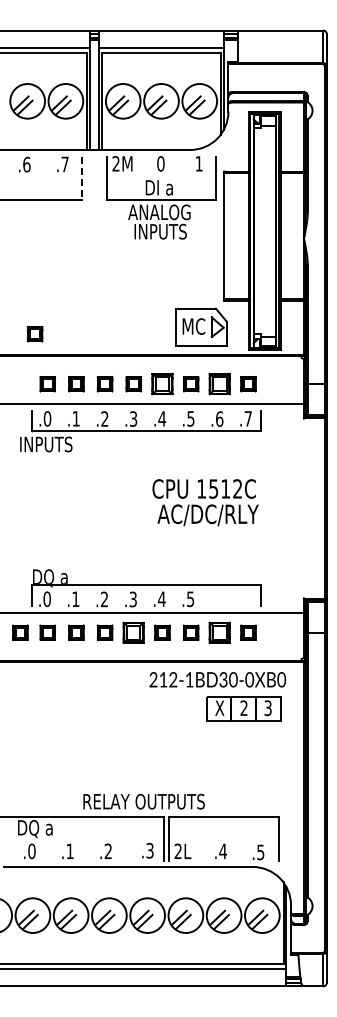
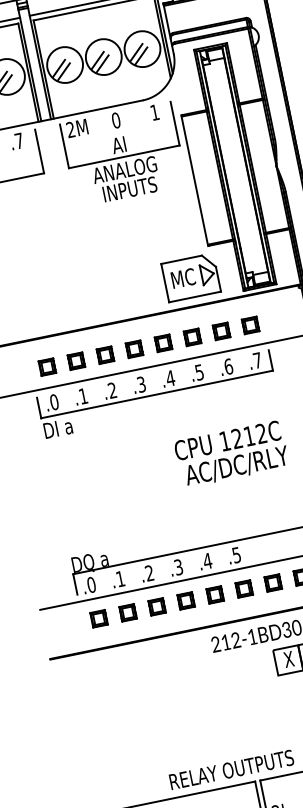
line: (82, 178) -> (39, 151), dashed -> solid
text: (158, 187) -> (118, 144), DI a -> AI
part: (34, 334) -> (23, 319), removed
part: (162, 384) -> (163, 343), size x0.71
part: (219, 384) -> (221, 331), size x0.71
text: (46, 444) -> (58, 428), INPUTS -> DI a
text: (213, 488) -> (236, 438), 1512C -> 1212C
part: (20, 632) -> (71, 624), removed
part: (133, 632) -> (185, 600), size x0.71
part: (219, 632) -> (272, 582), size x0.71

